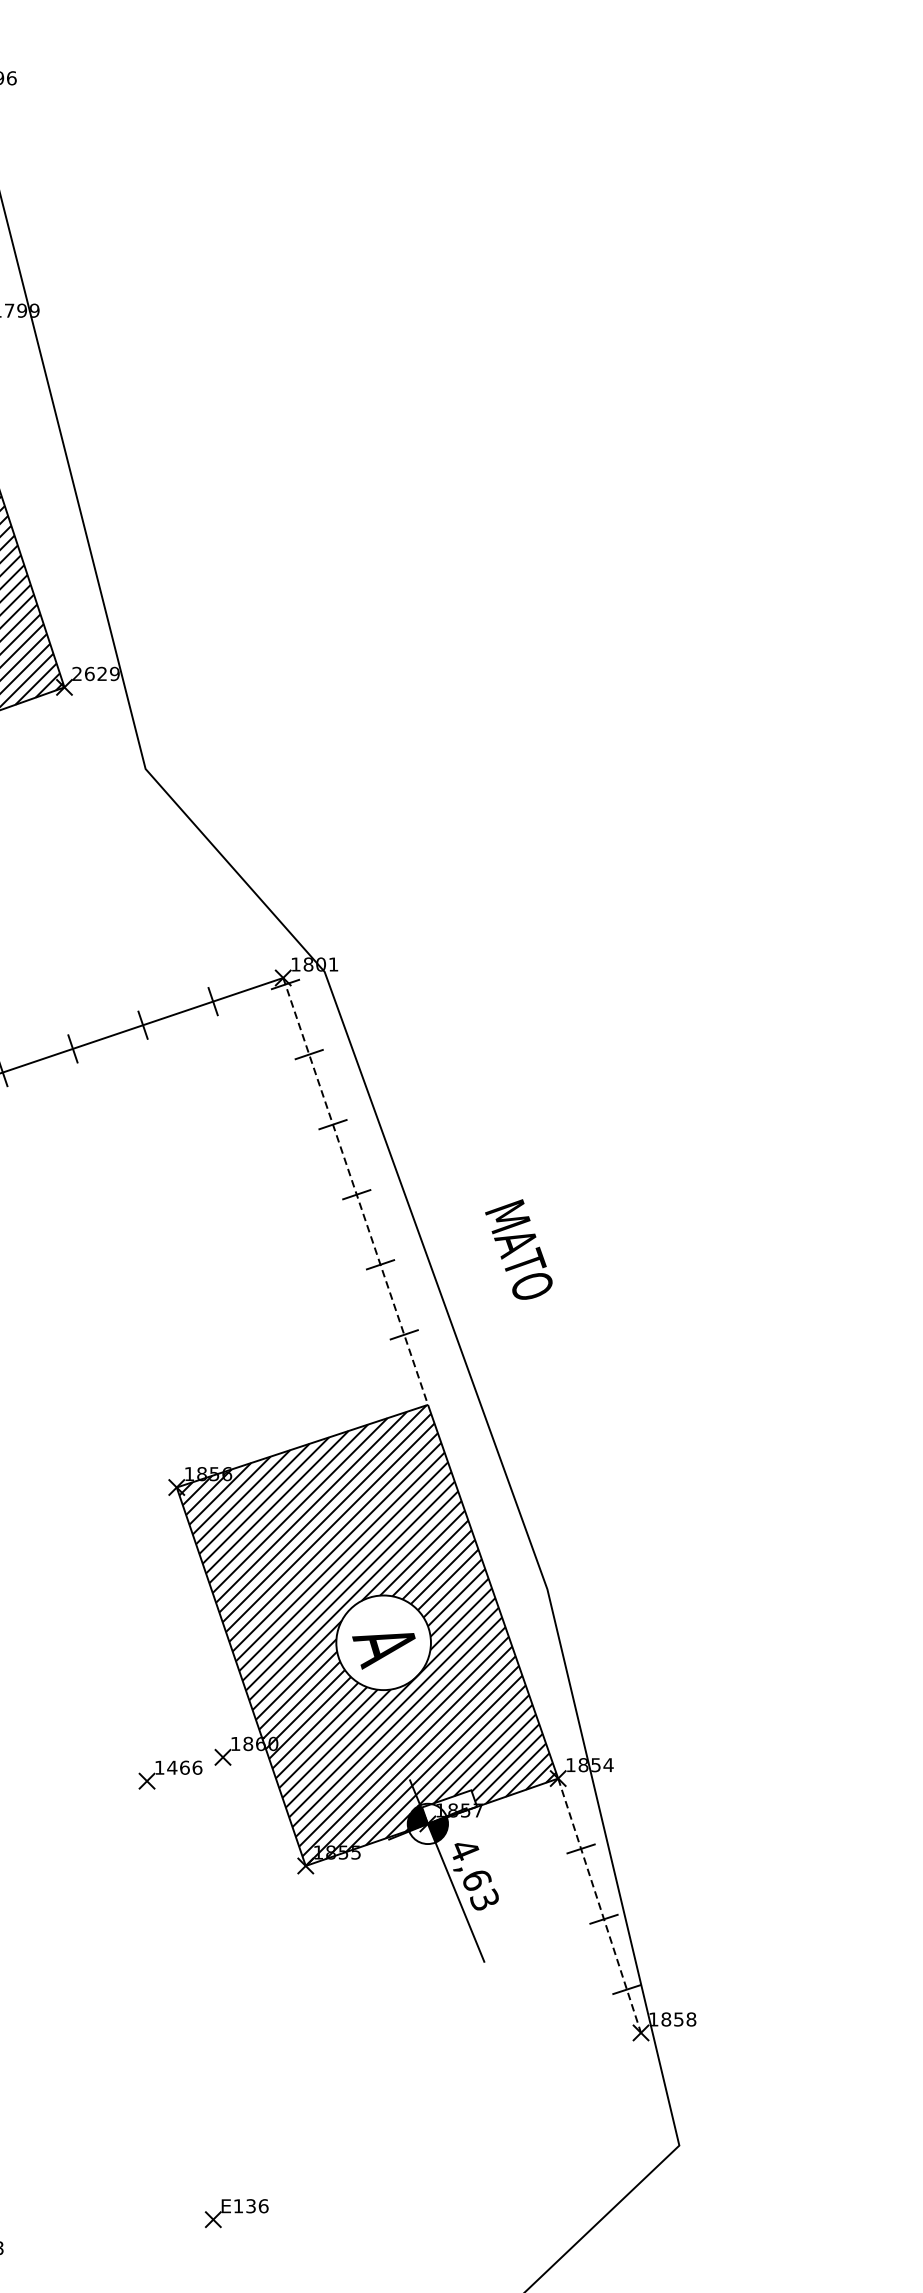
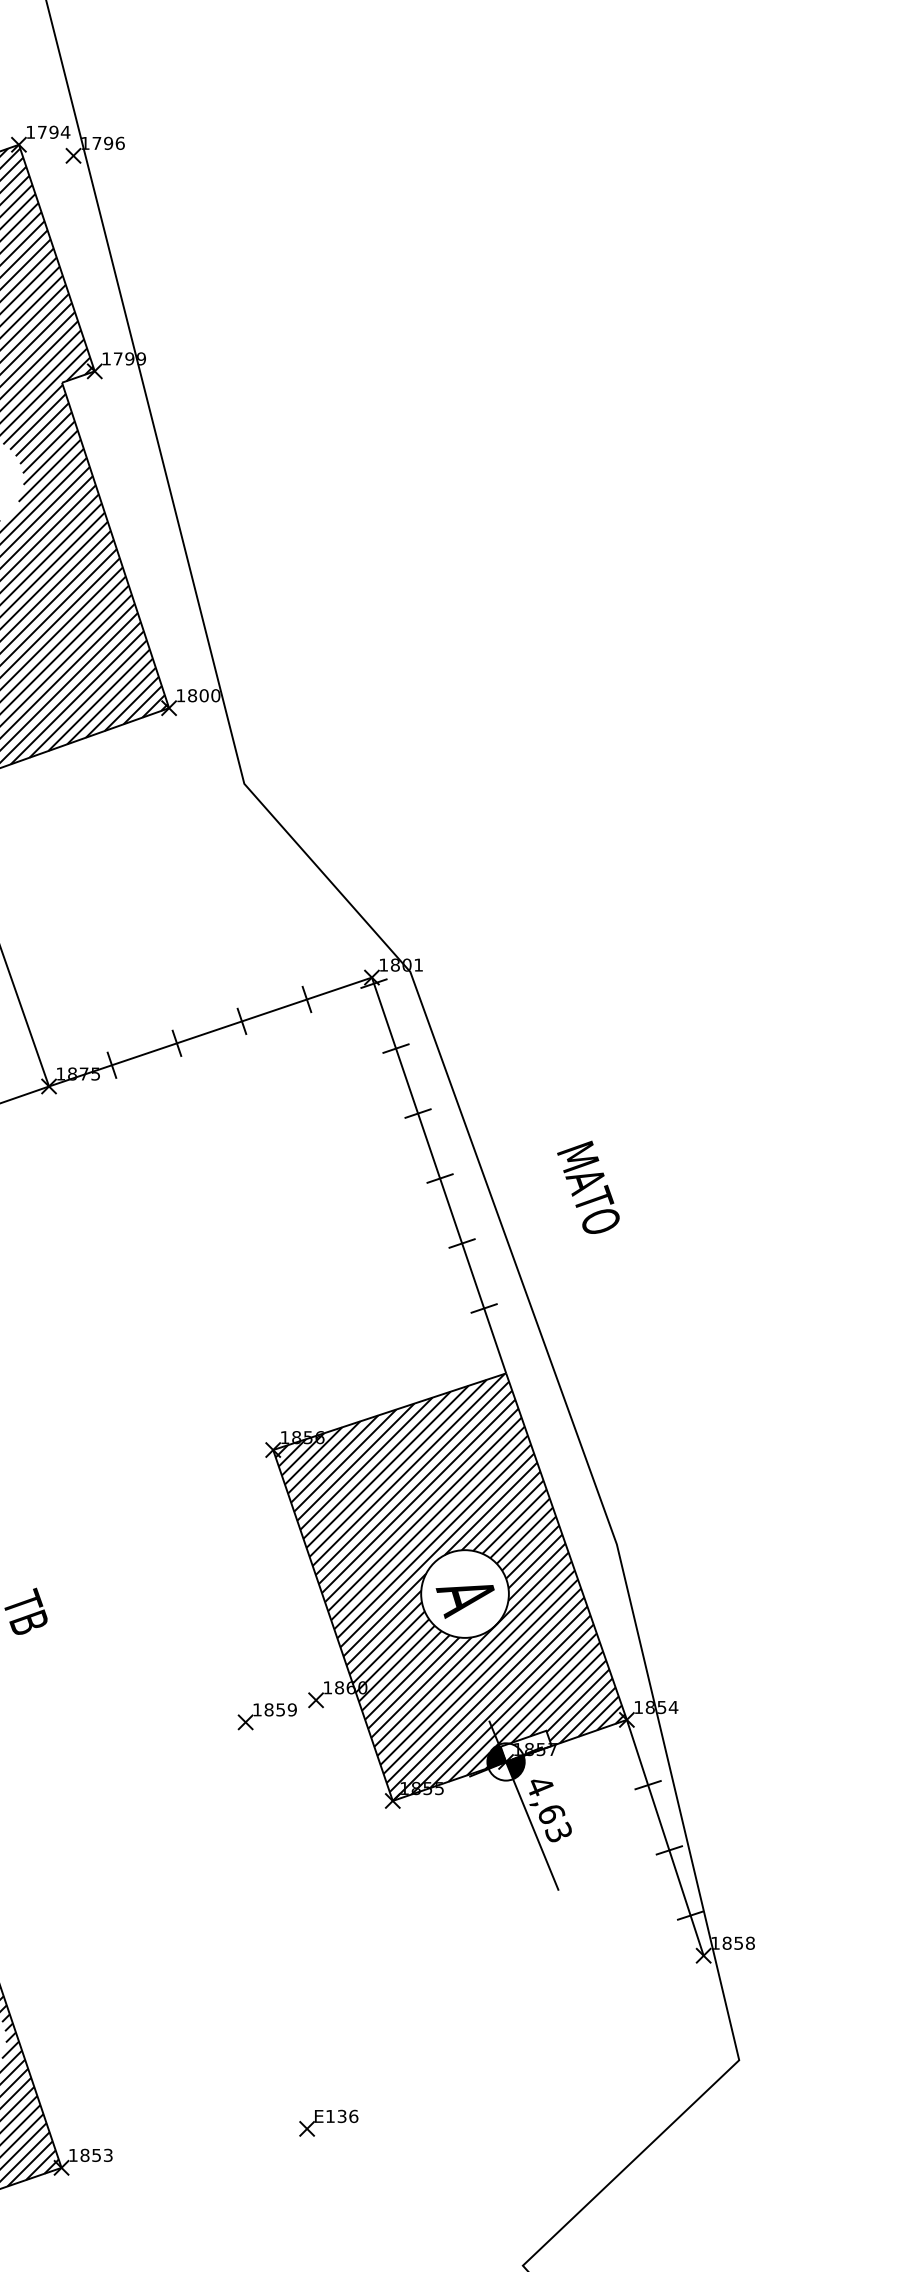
text: (96, 673) -> (198, 695), 2629 -> 1800
line: (356, 1191) -> (439, 1175), dashed -> solid
text: (518, 1248) -> (588, 1186), moved
text: (184, 1767) -> (280, 1709), 1466 -> 1859
line: (599, 1906) -> (665, 1838), dashed -> solid

